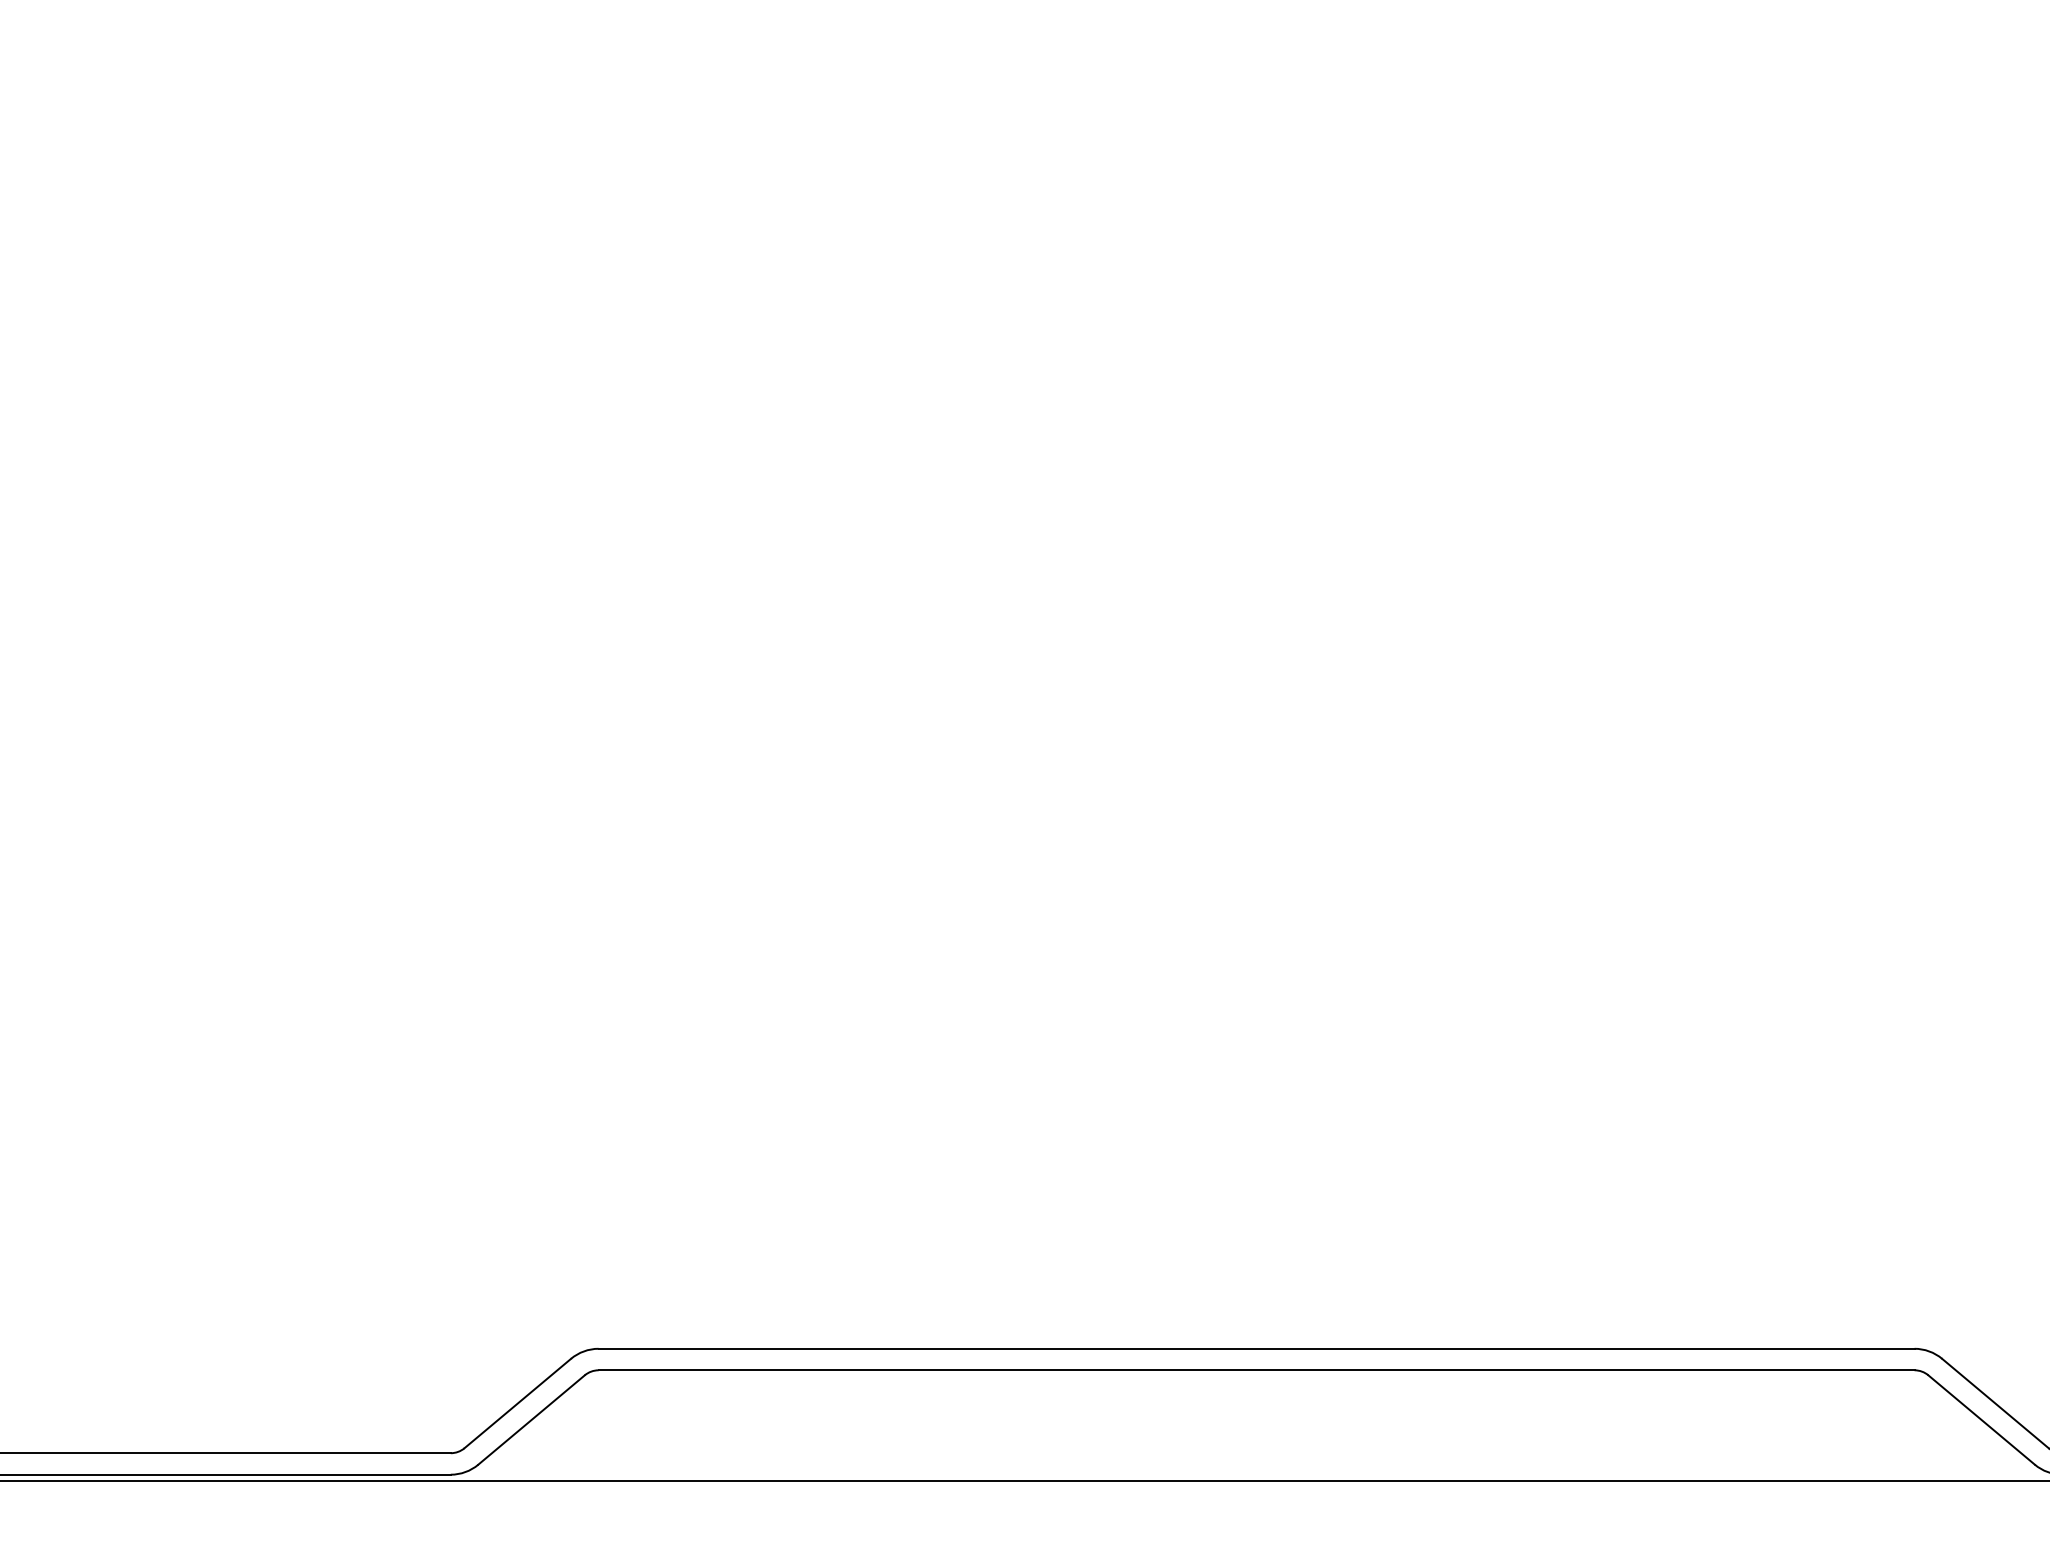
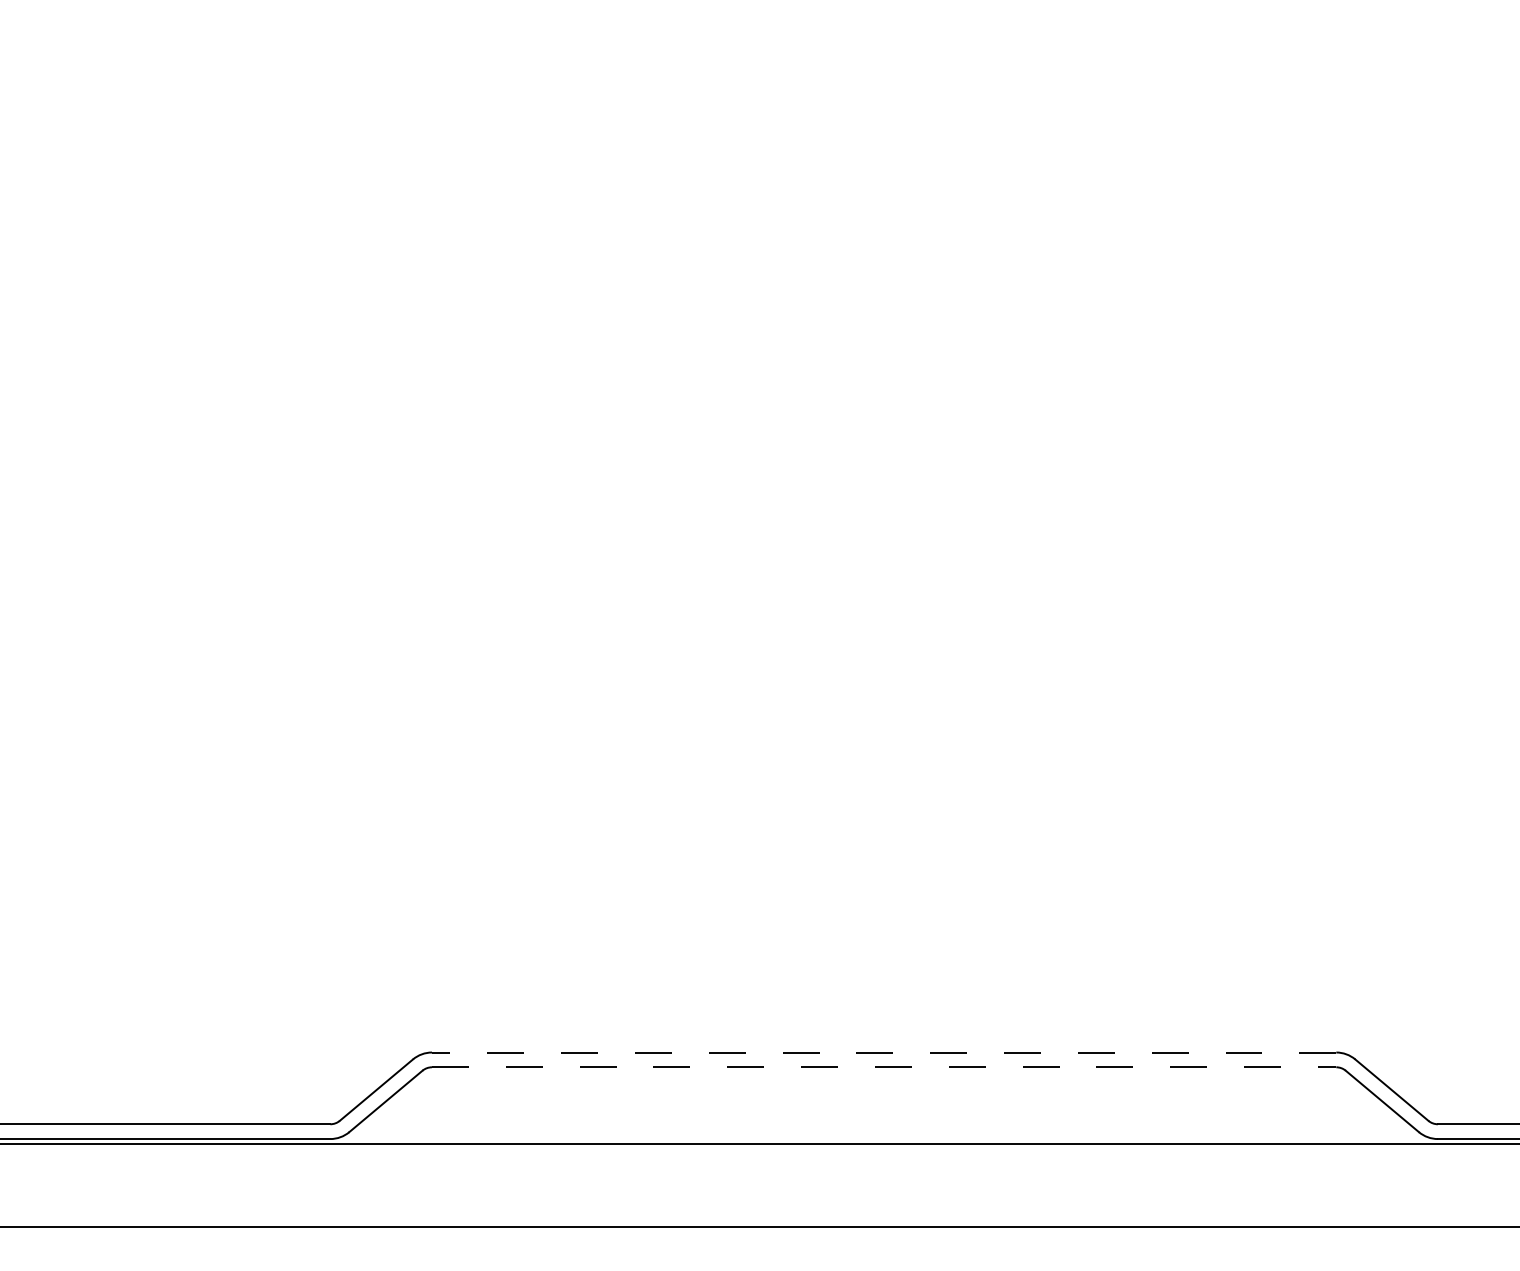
line: (1255, 1348) -> (883, 1052), solid -> dashed
line: (1257, 1370) -> (884, 1067), solid -> dashed

